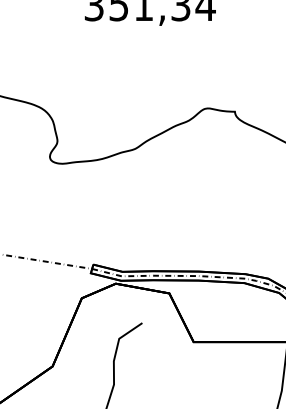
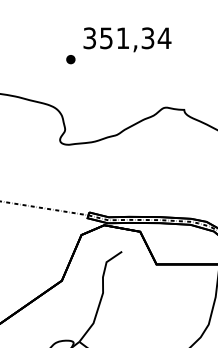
part: (65, 36) -> (70, 59), added

